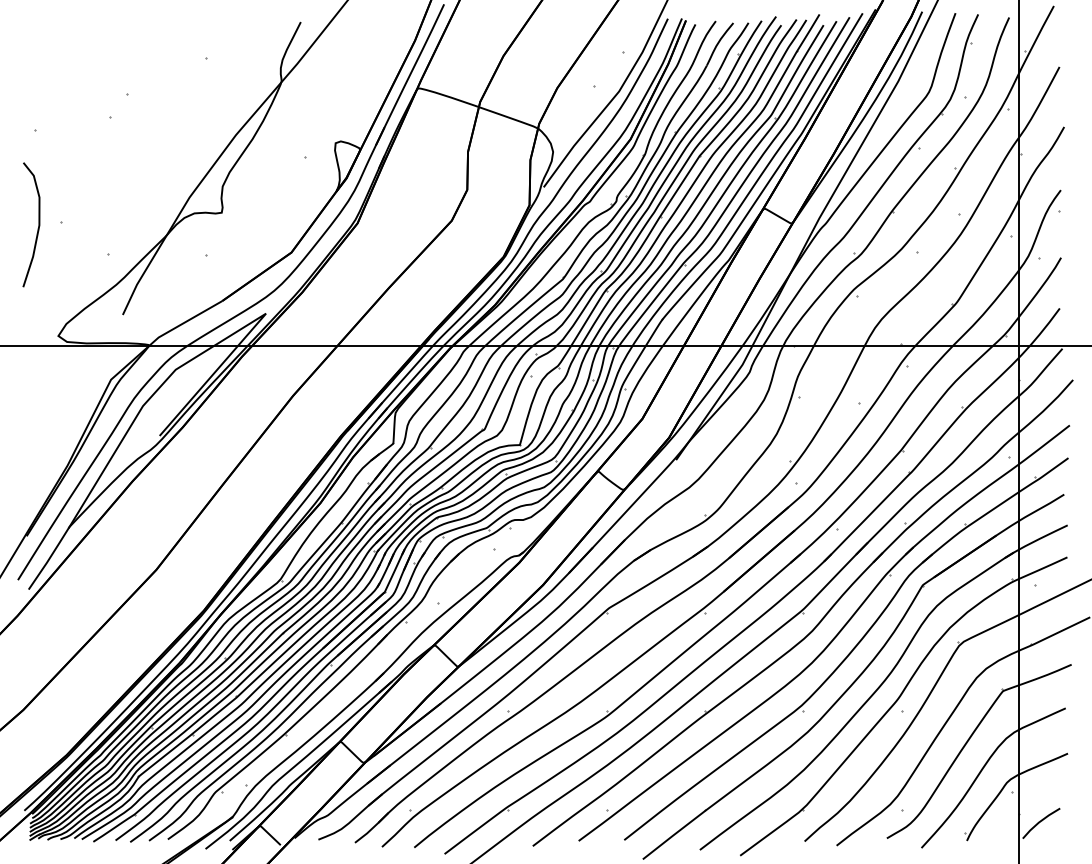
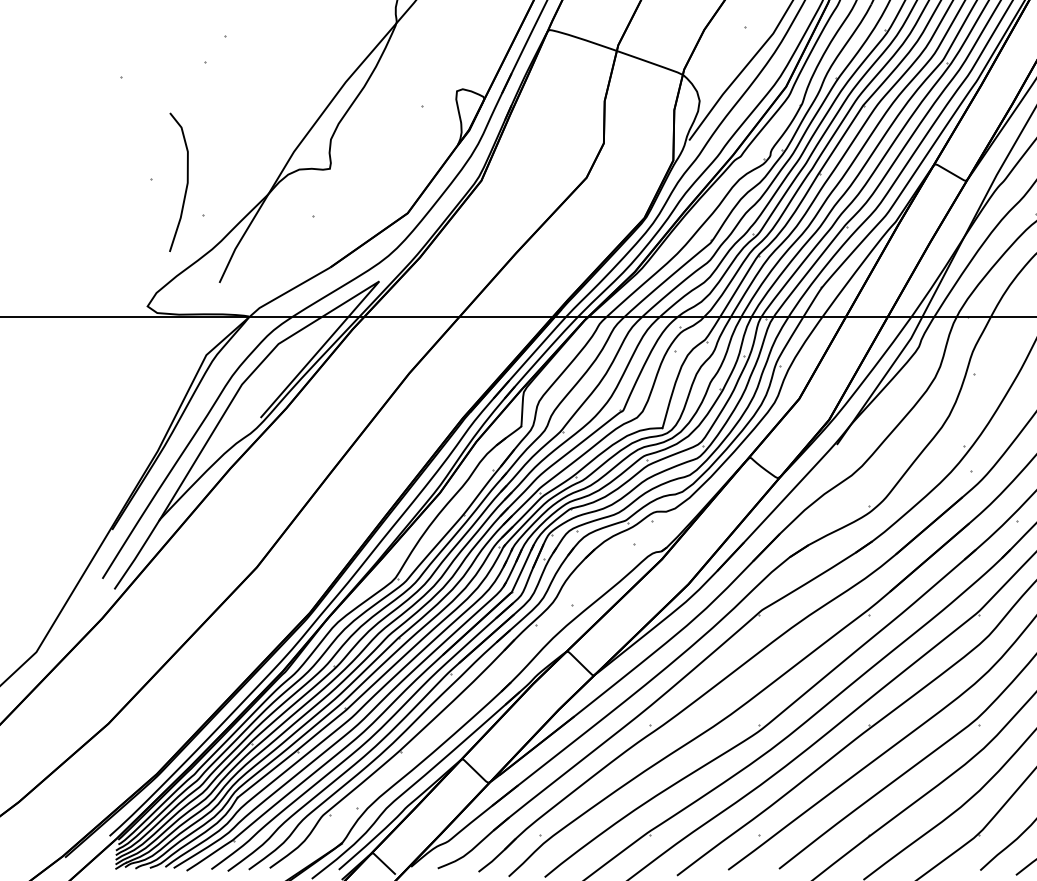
curve: (38, 224) -> (186, 181), moved

